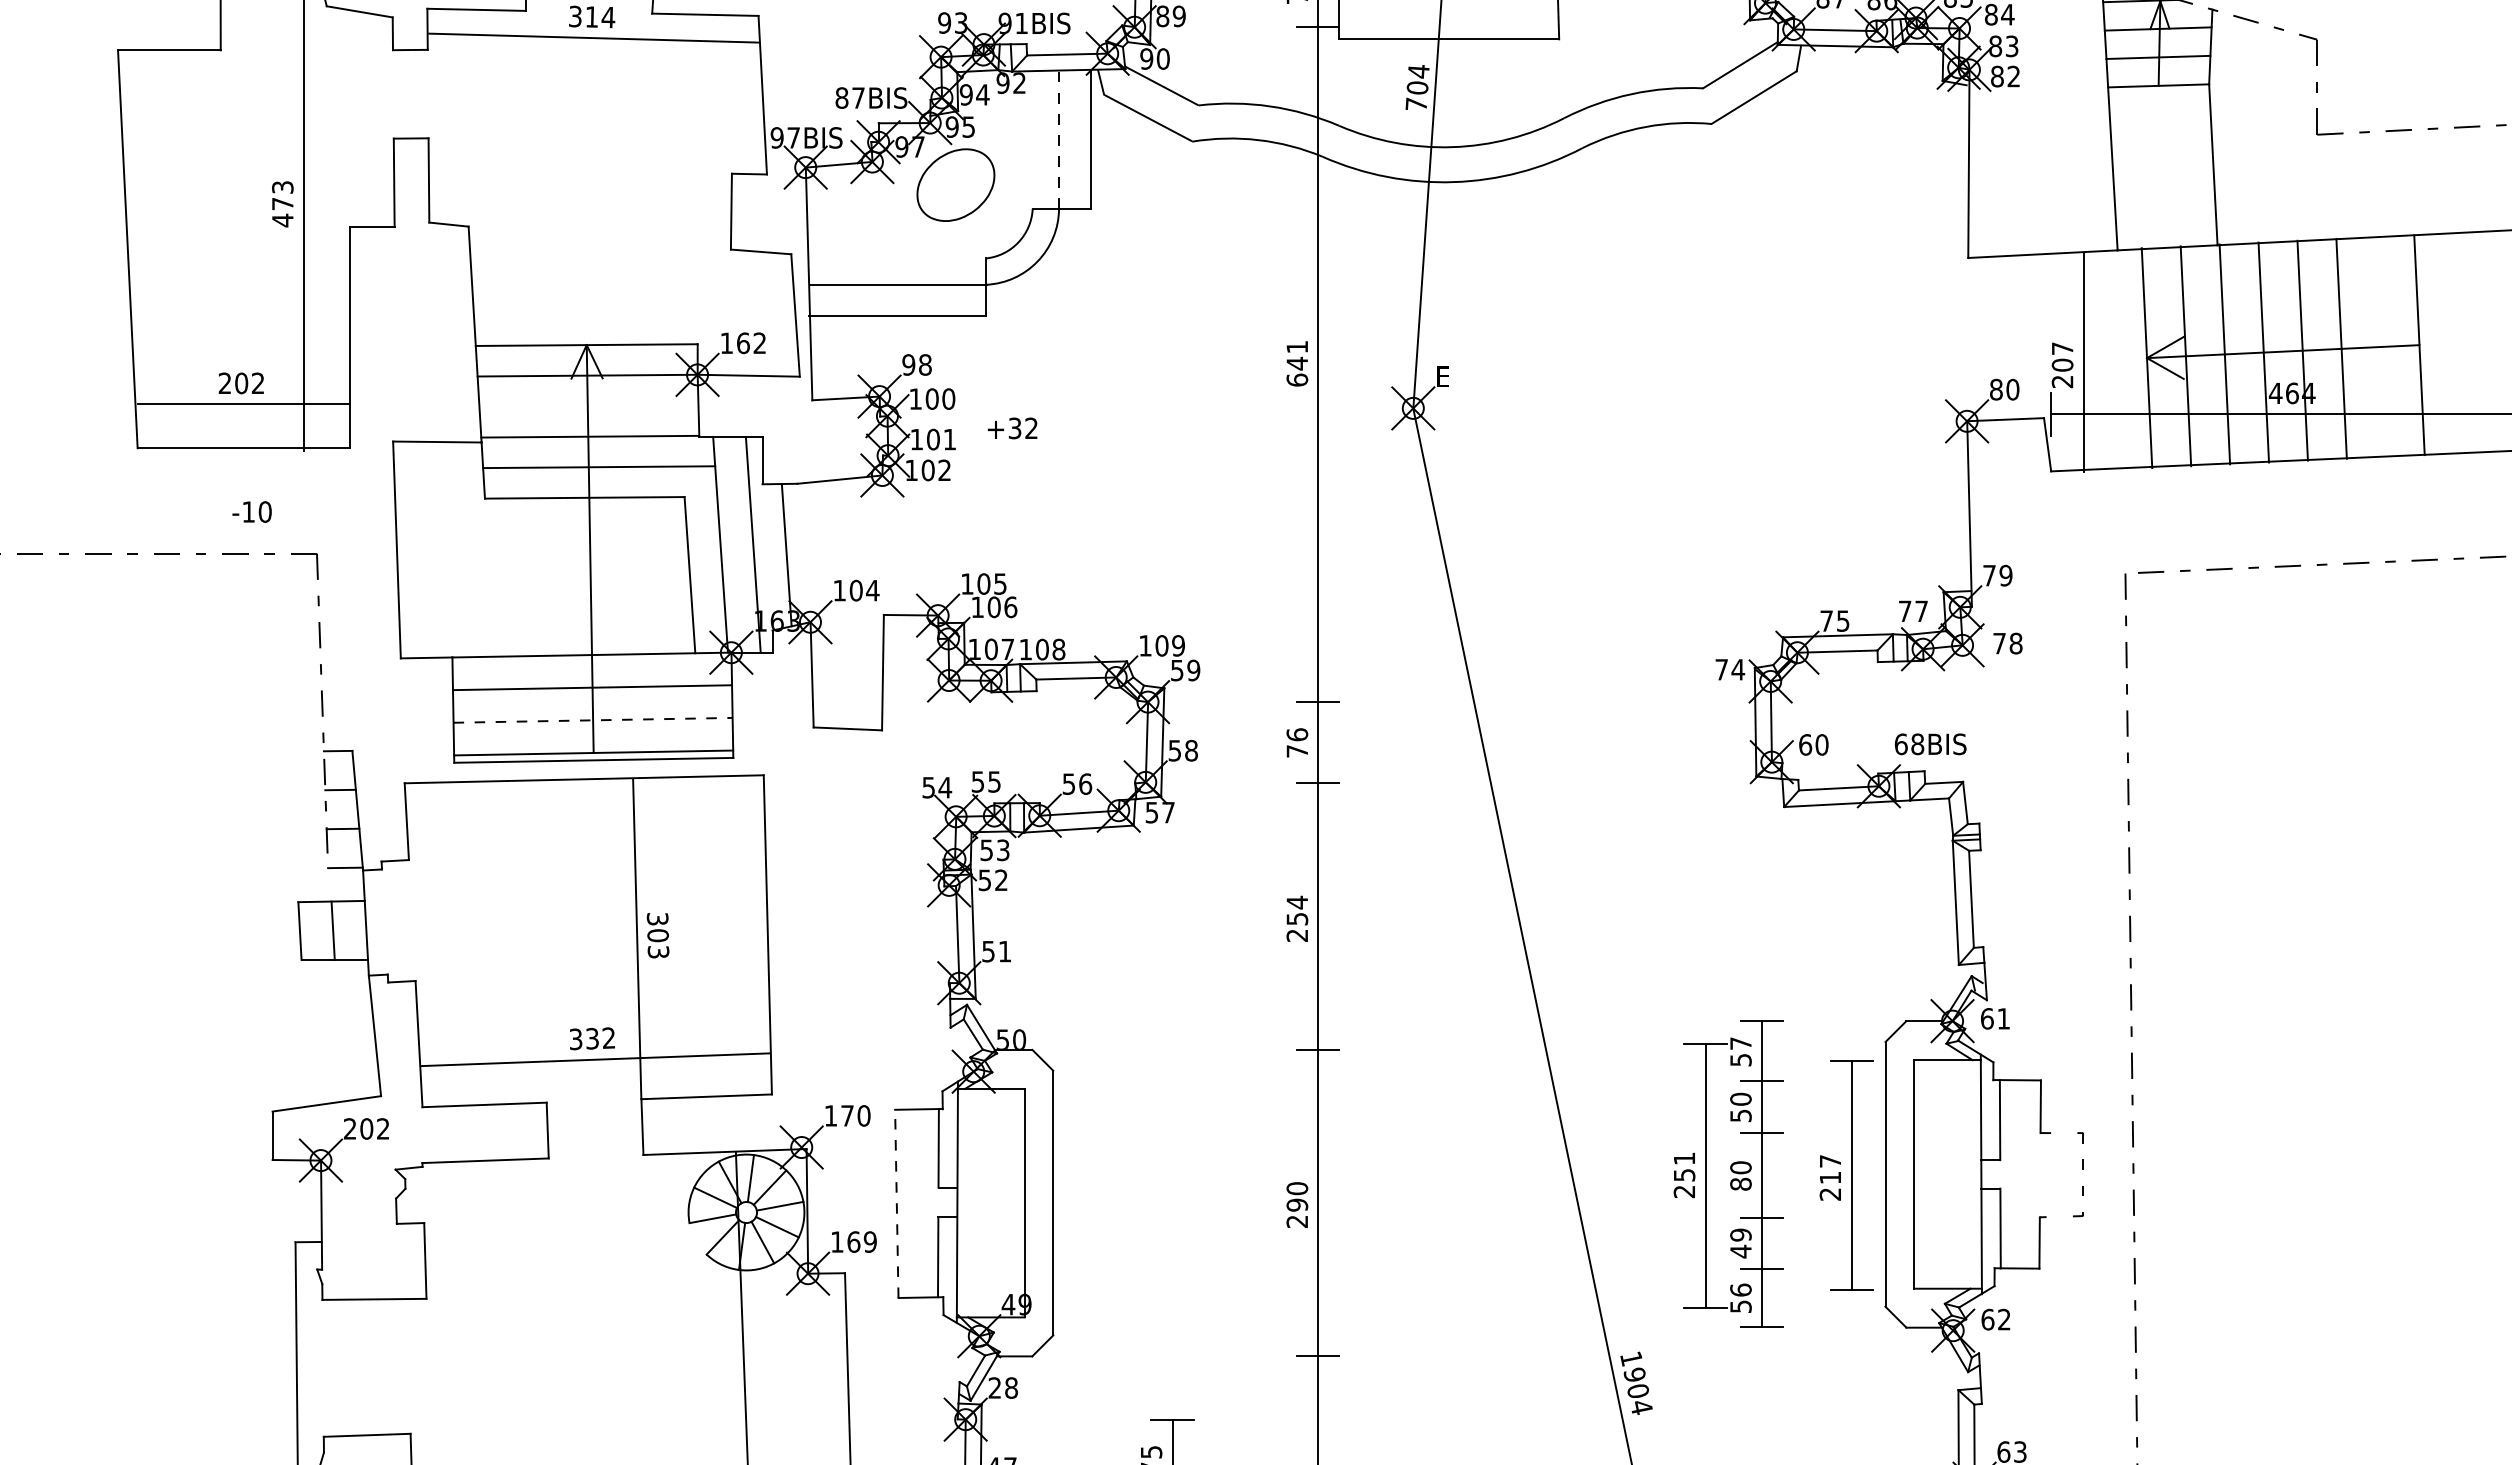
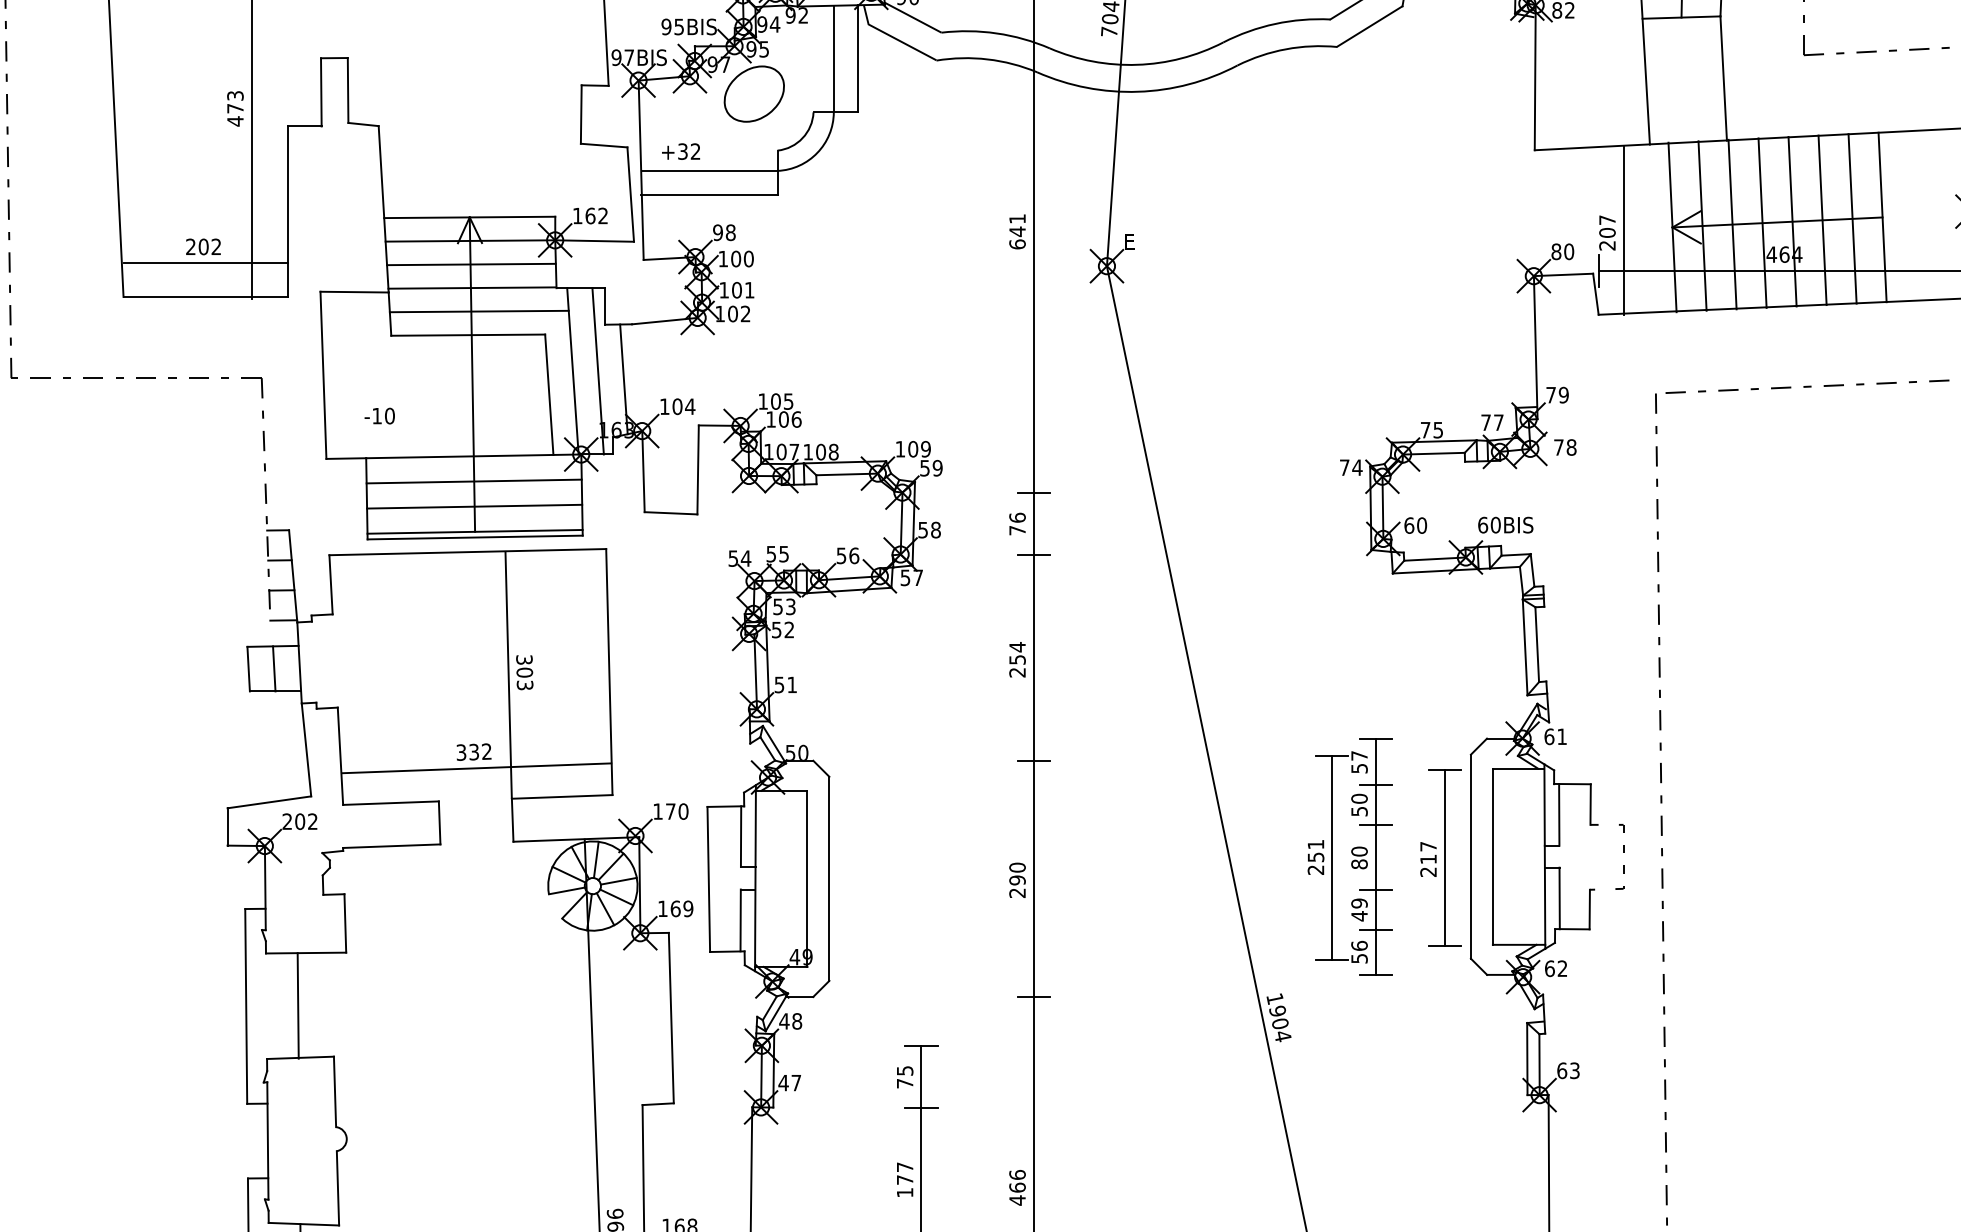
text: (849, 97) -> (672, 26), 87BIS -> 95BIS
line: (1058, 138) -> (833, 58), dashed -> solid
line: (2380, 346) -> (1852, 218), added
line: (589, 406) -> (471, 264), added
text: (1013, 428) -> (681, 151), moved
text: (251, 511) -> (379, 415), moved
line: (592, 720) -> (474, 506), dashed -> solid
text: (1917, 744) -> (1495, 525), 68BIS -> 60BIS
line: (896, 1203) -> (708, 879), dashed -> solid
line: (363, 1367) -> (297, 1005), added
text: (995, 1388) -> (784, 1021), 28 -> 48

